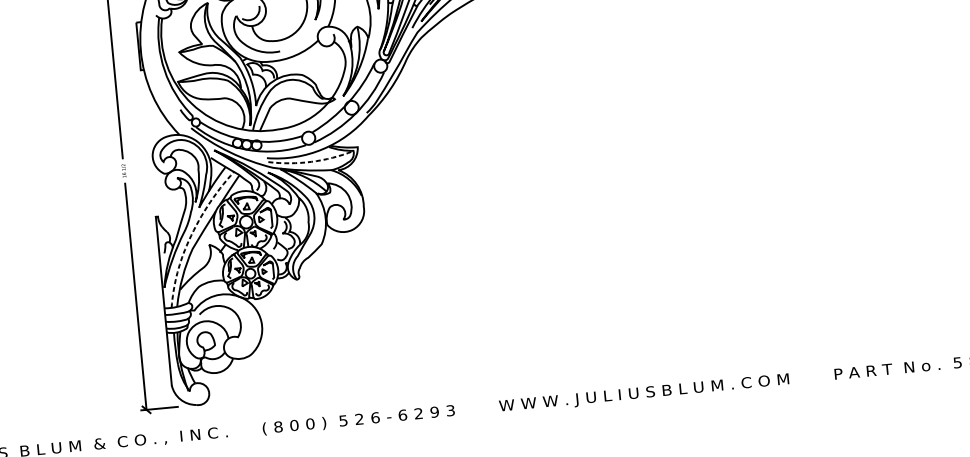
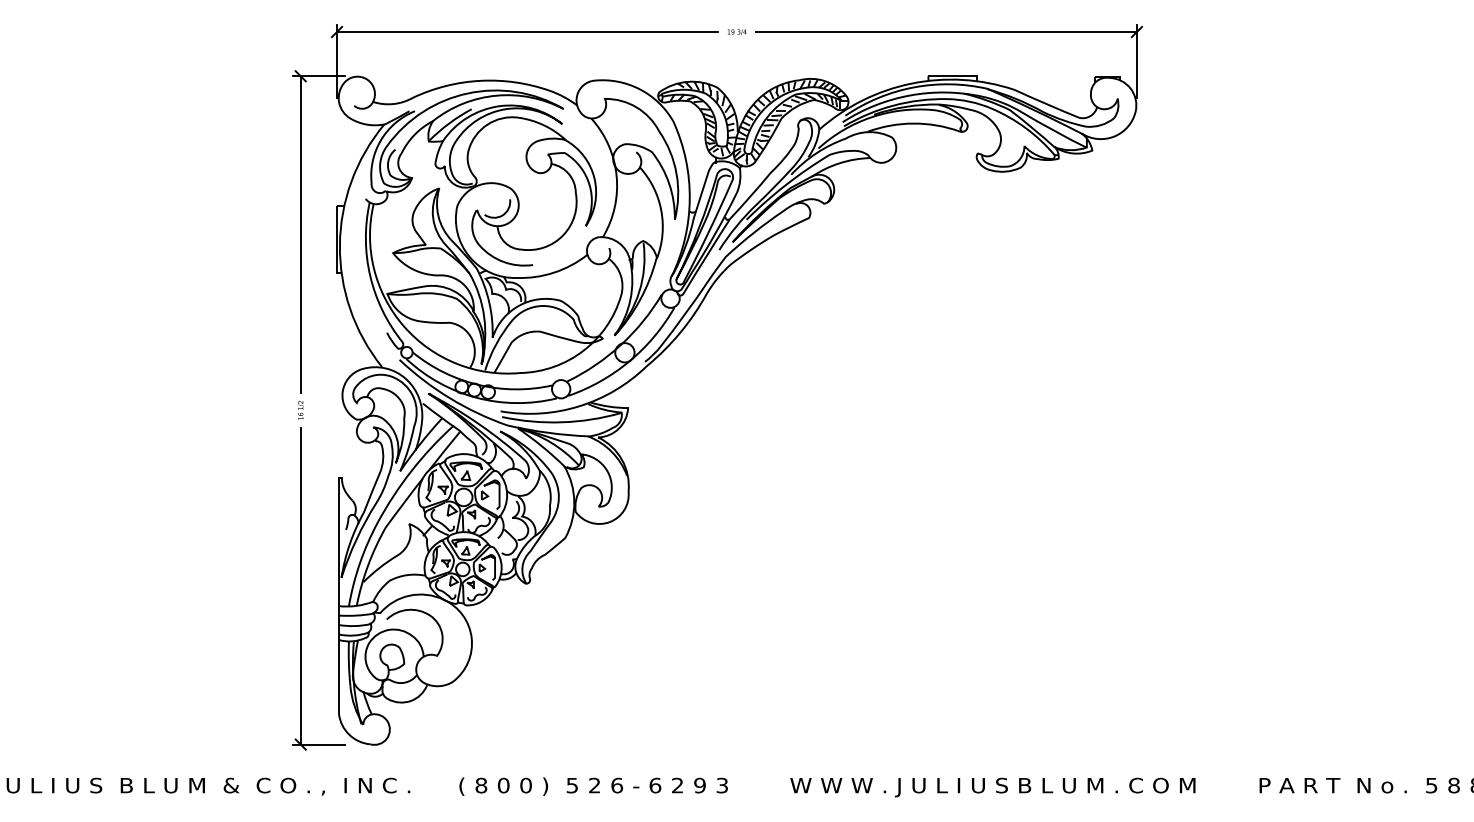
line: (311, 162) -> (561, 422), dashed -> solid
line: (192, 233) -> (387, 506), dashed -> solid

